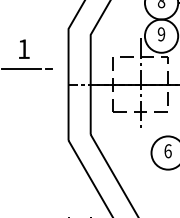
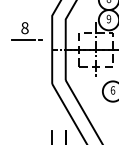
text: (23, 49) -> (24, 28), 1 -> 8

